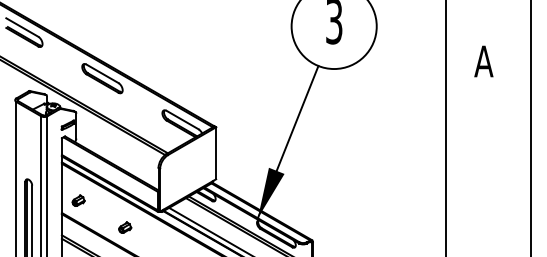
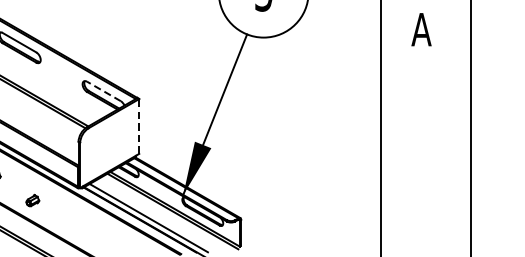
line: (182, 120) -> (103, 91), solid -> dashed
line: (216, 152) -> (139, 125), solid -> dashed
part: (125, 227) -> (33, 200), moved

